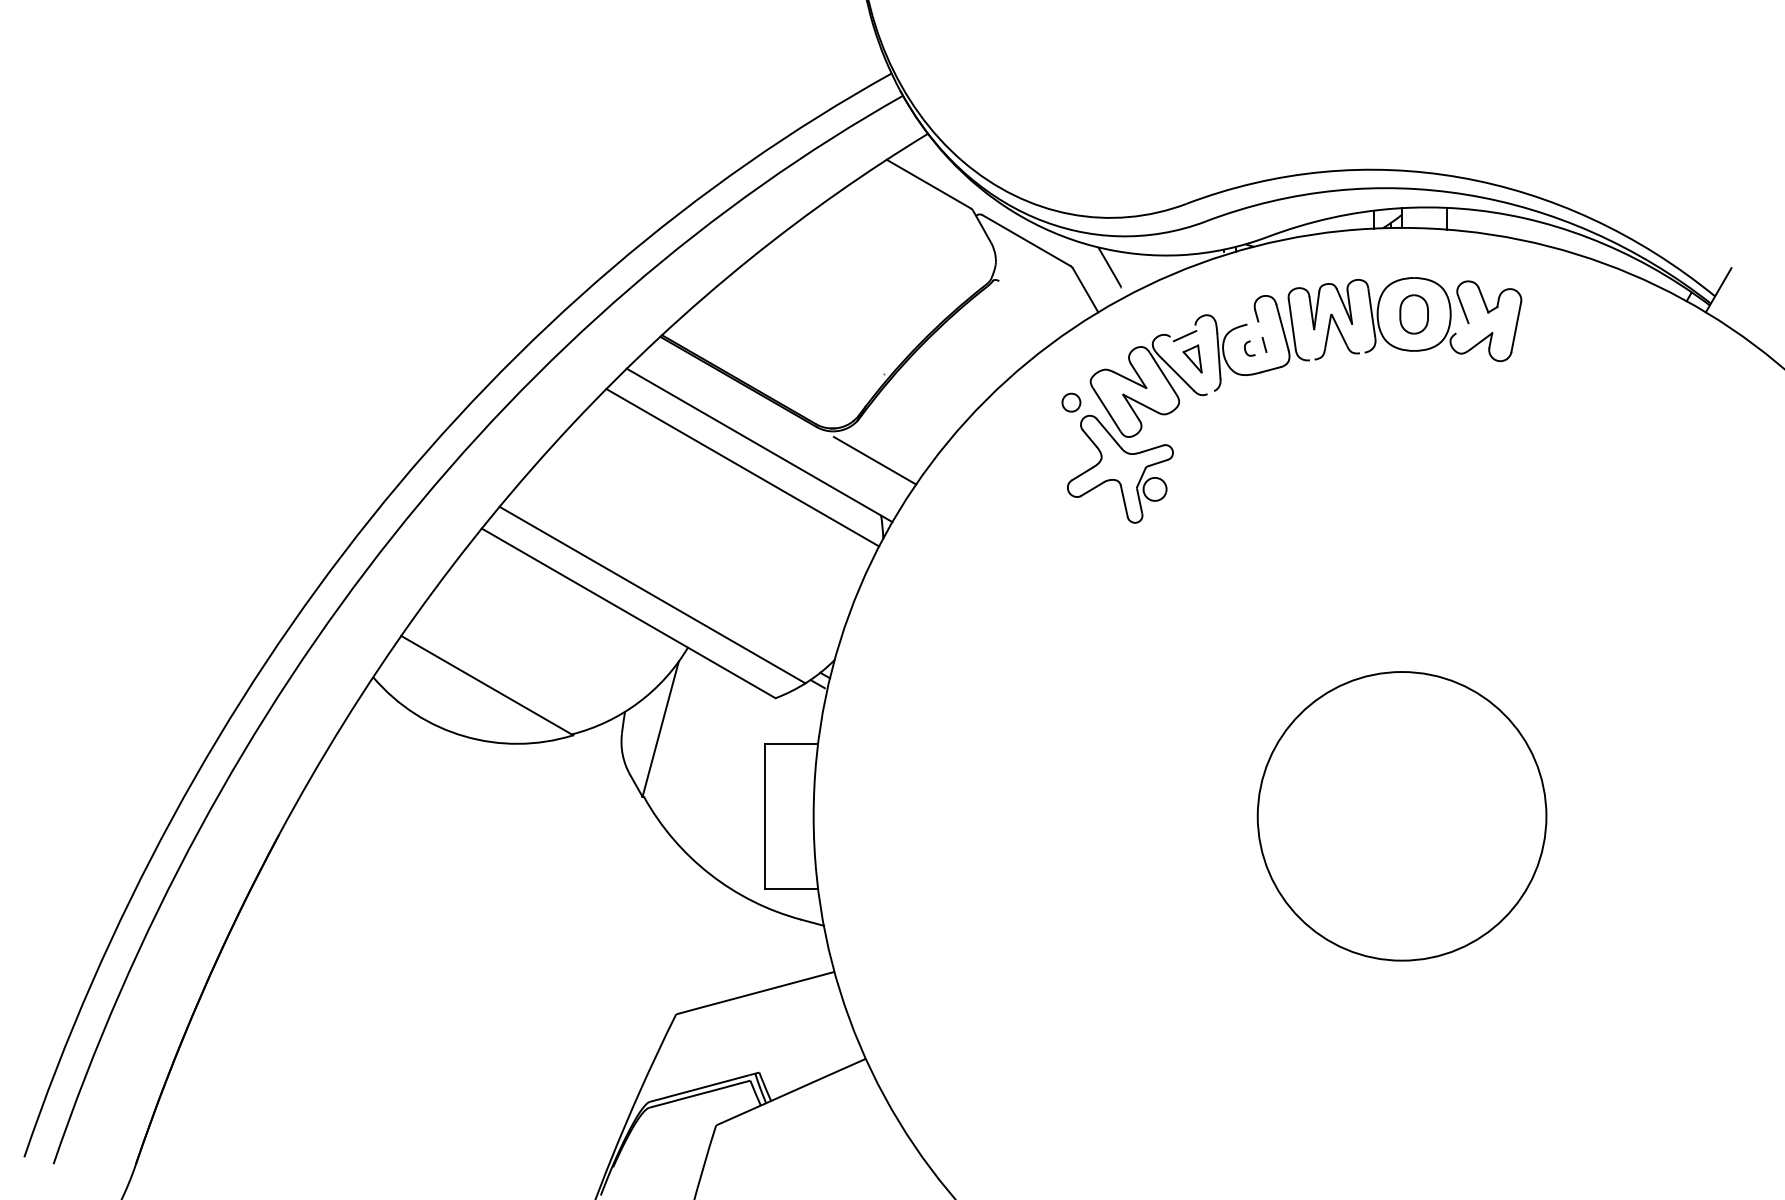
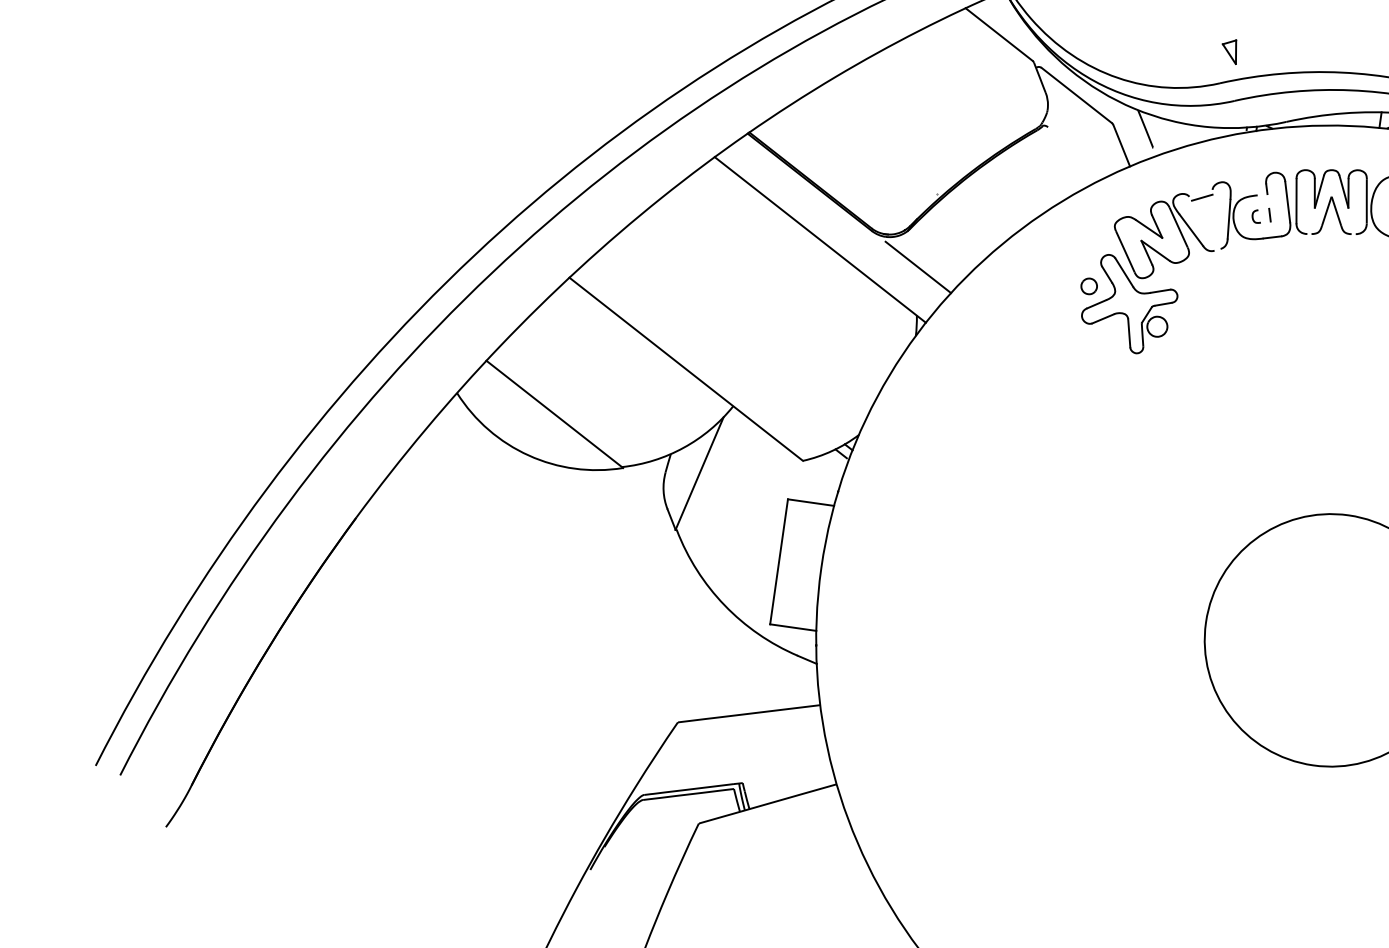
part: (1192, 358) -> (1229, 50), moved
part: (1071, 402) -> (1089, 286), moved
line: (742, 467) -> (802, 256), removed
line: (652, 594) -> (709, 355), removed

